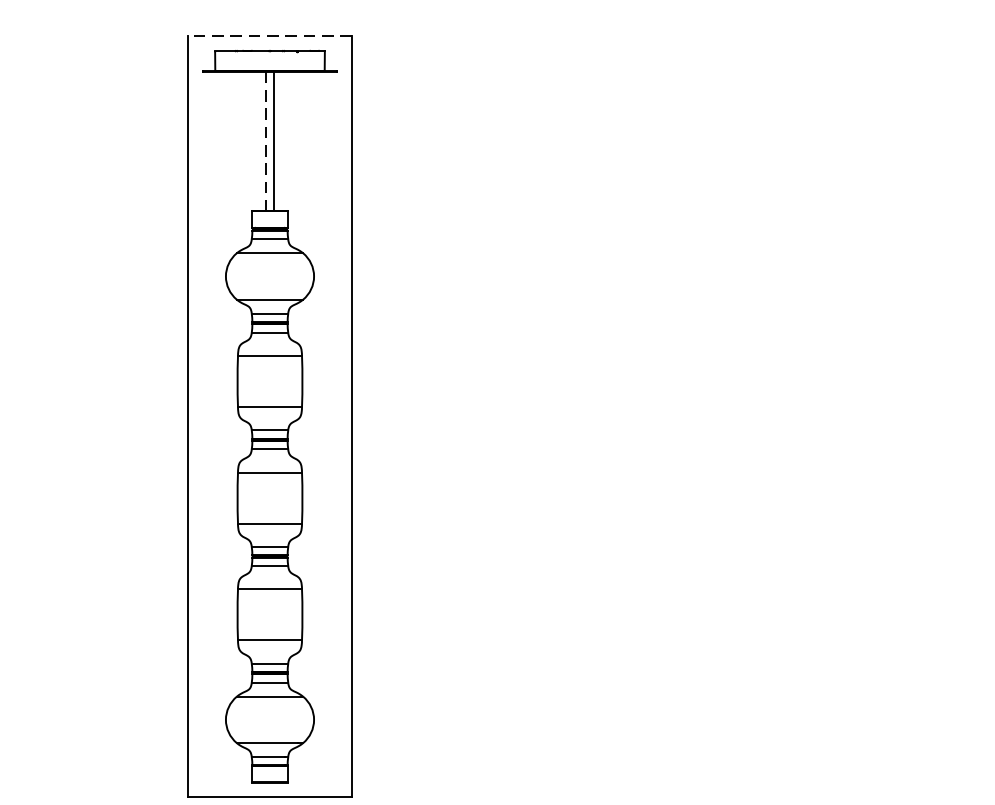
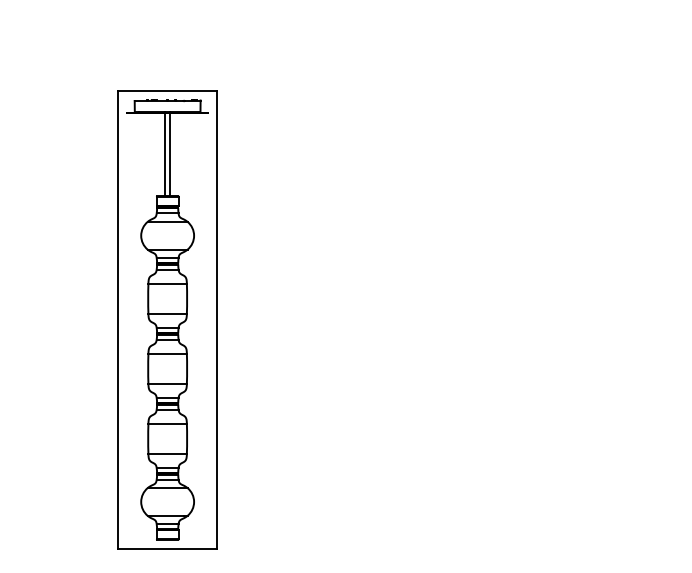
line: (269, 36) -> (167, 91), dashed -> solid
line: (266, 141) -> (165, 154), dashed -> solid

